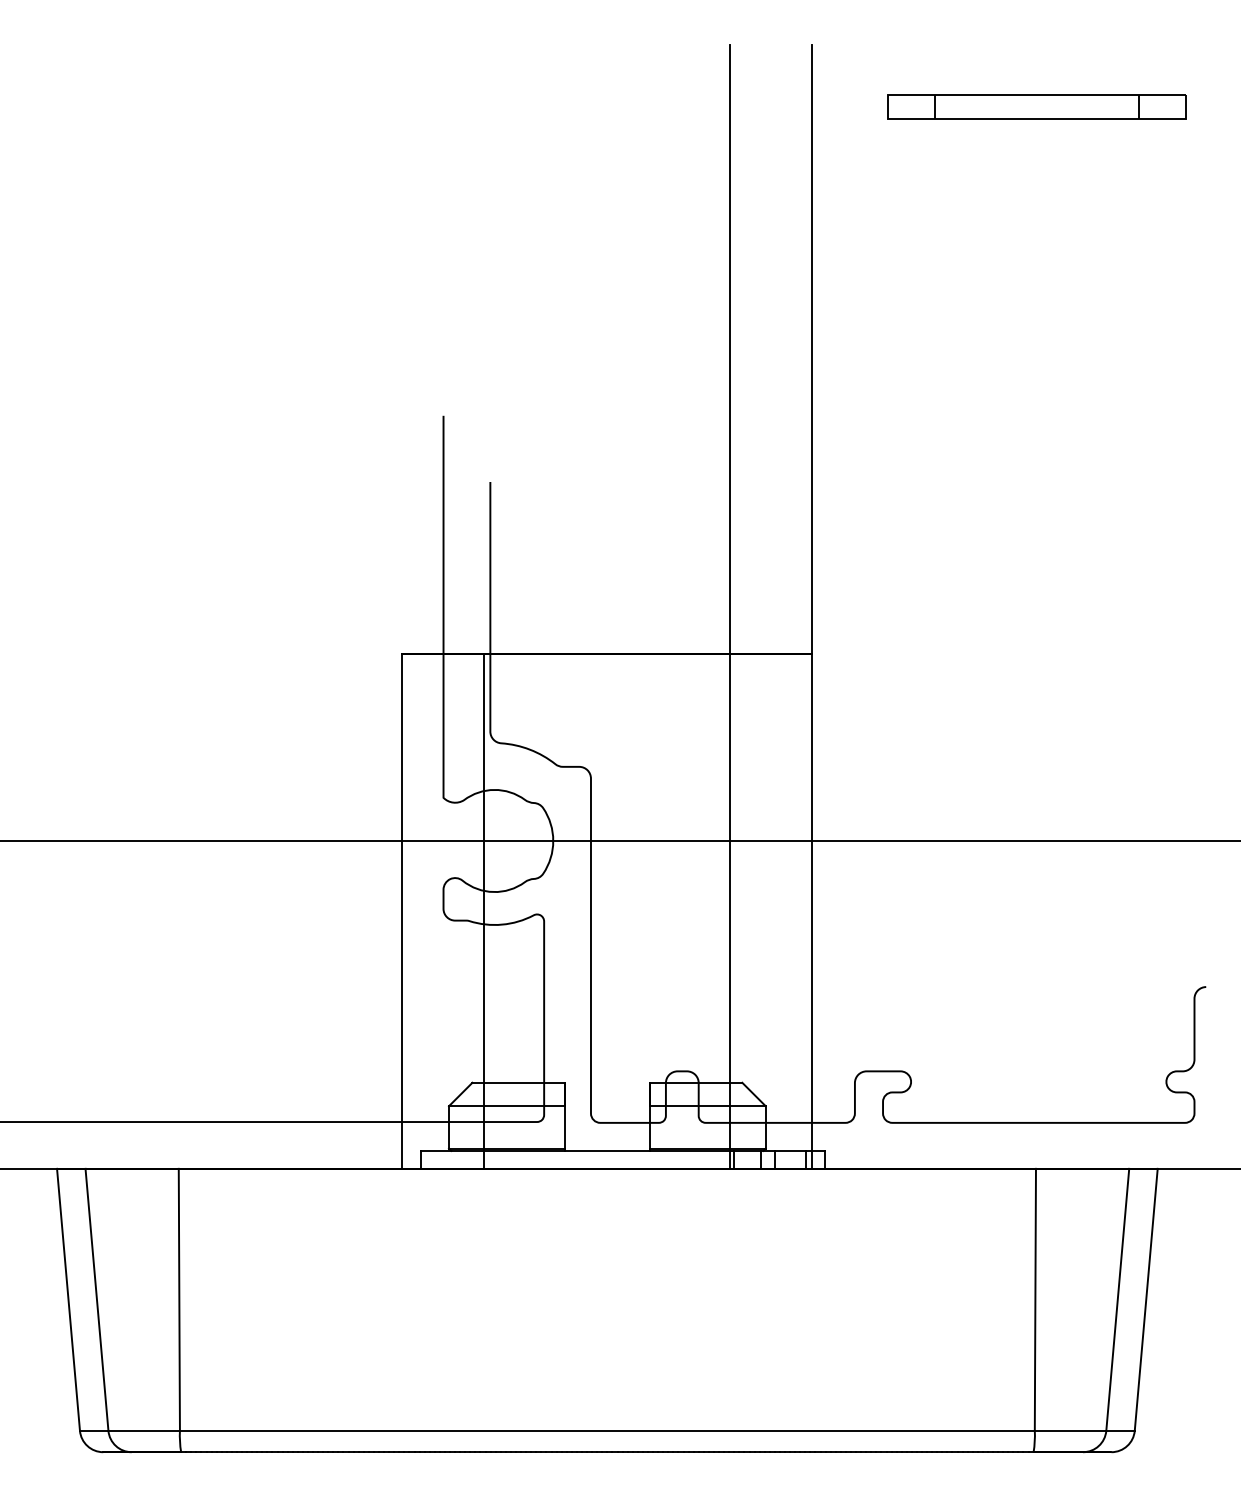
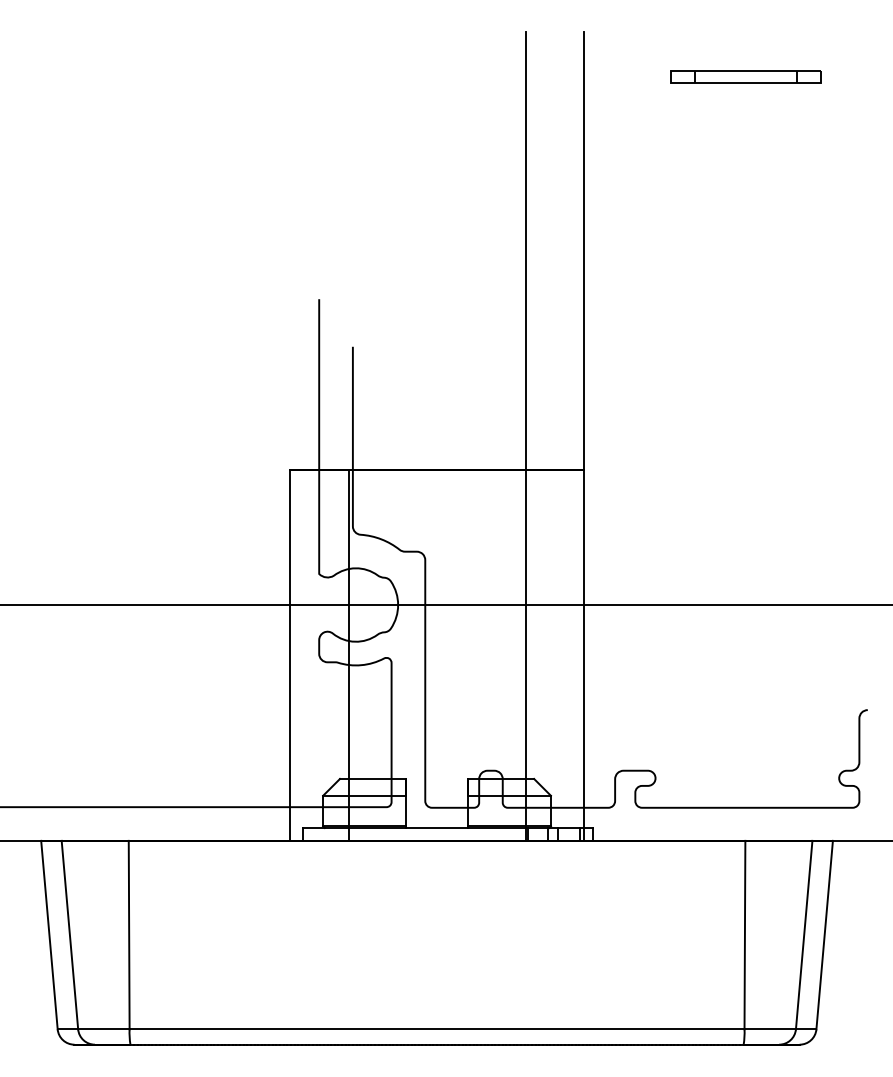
part: (1036, 106) -> (745, 76), size x0.7

